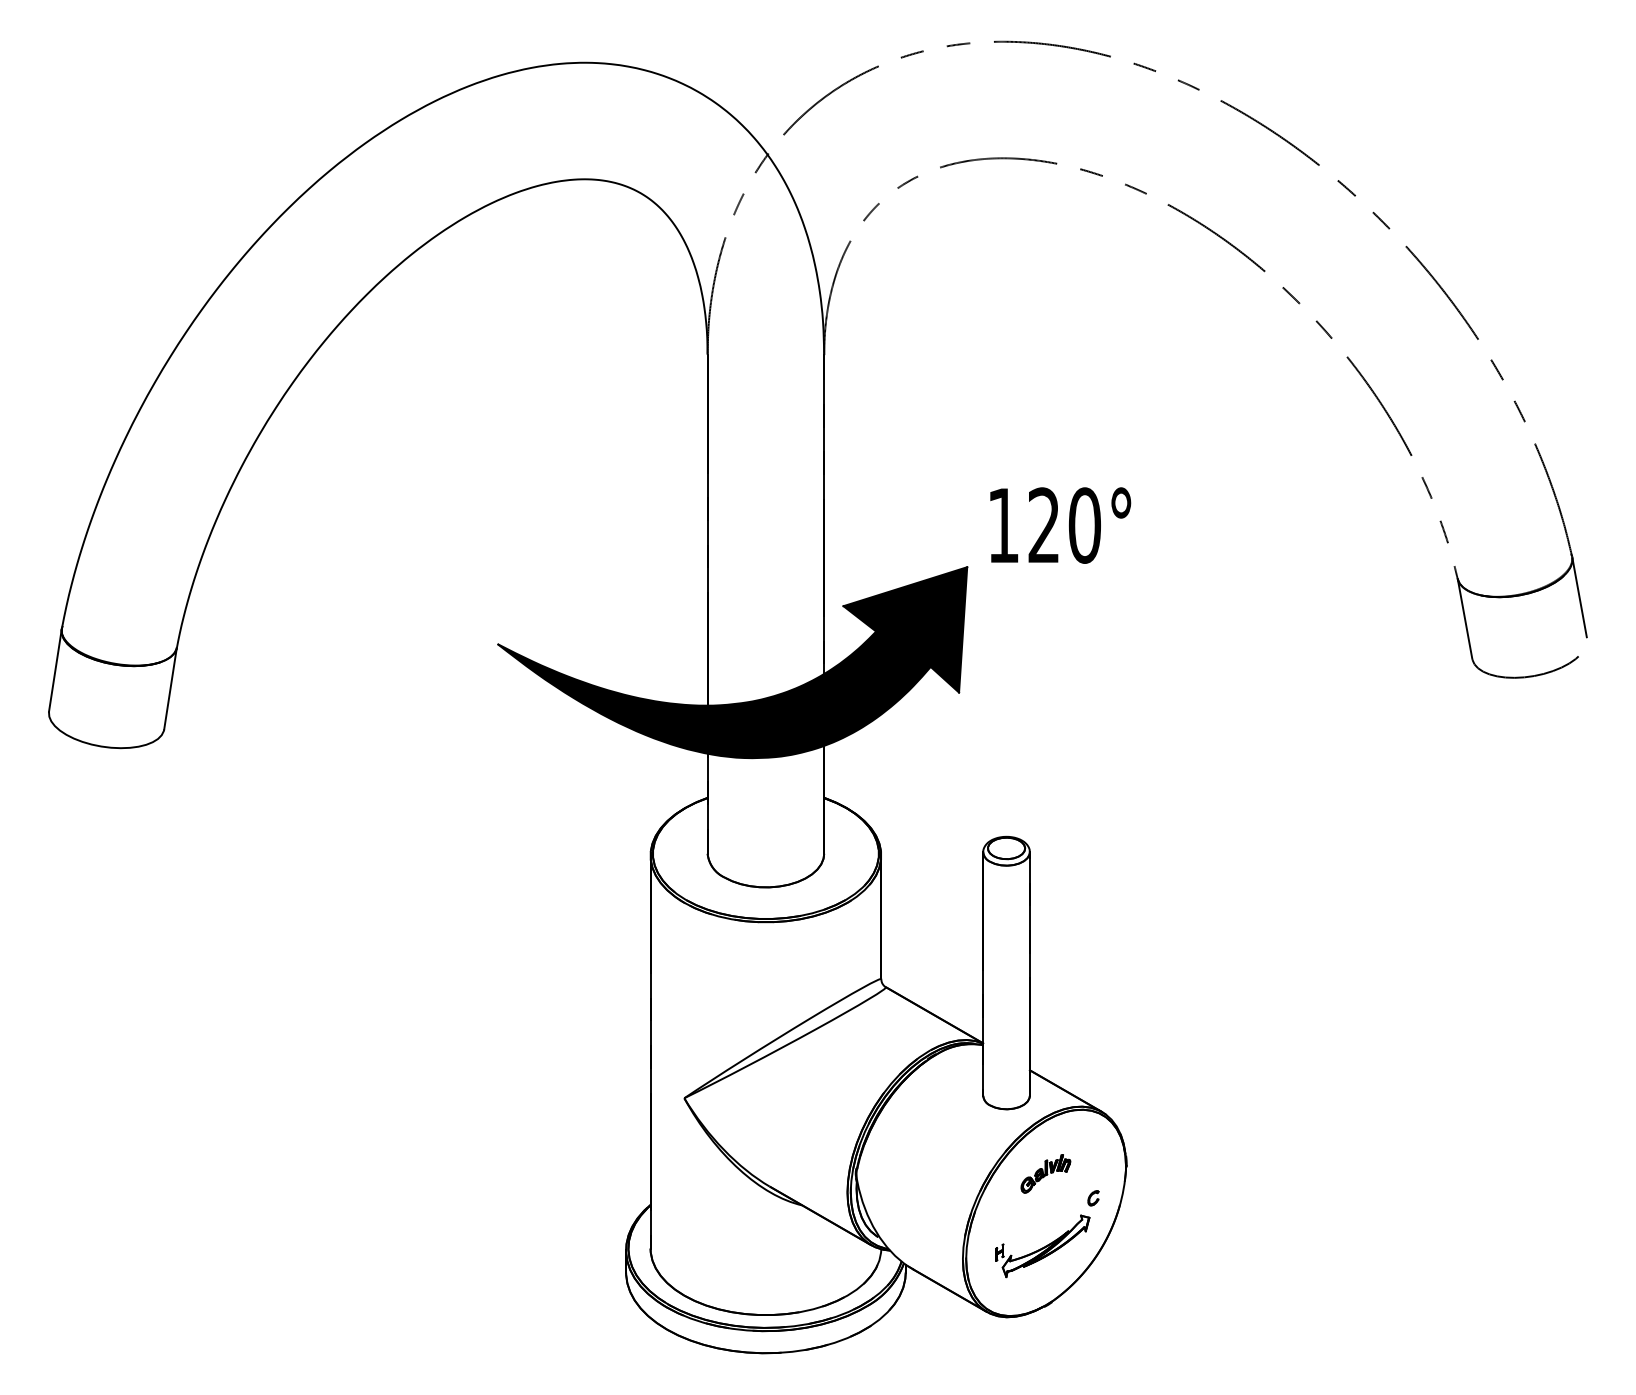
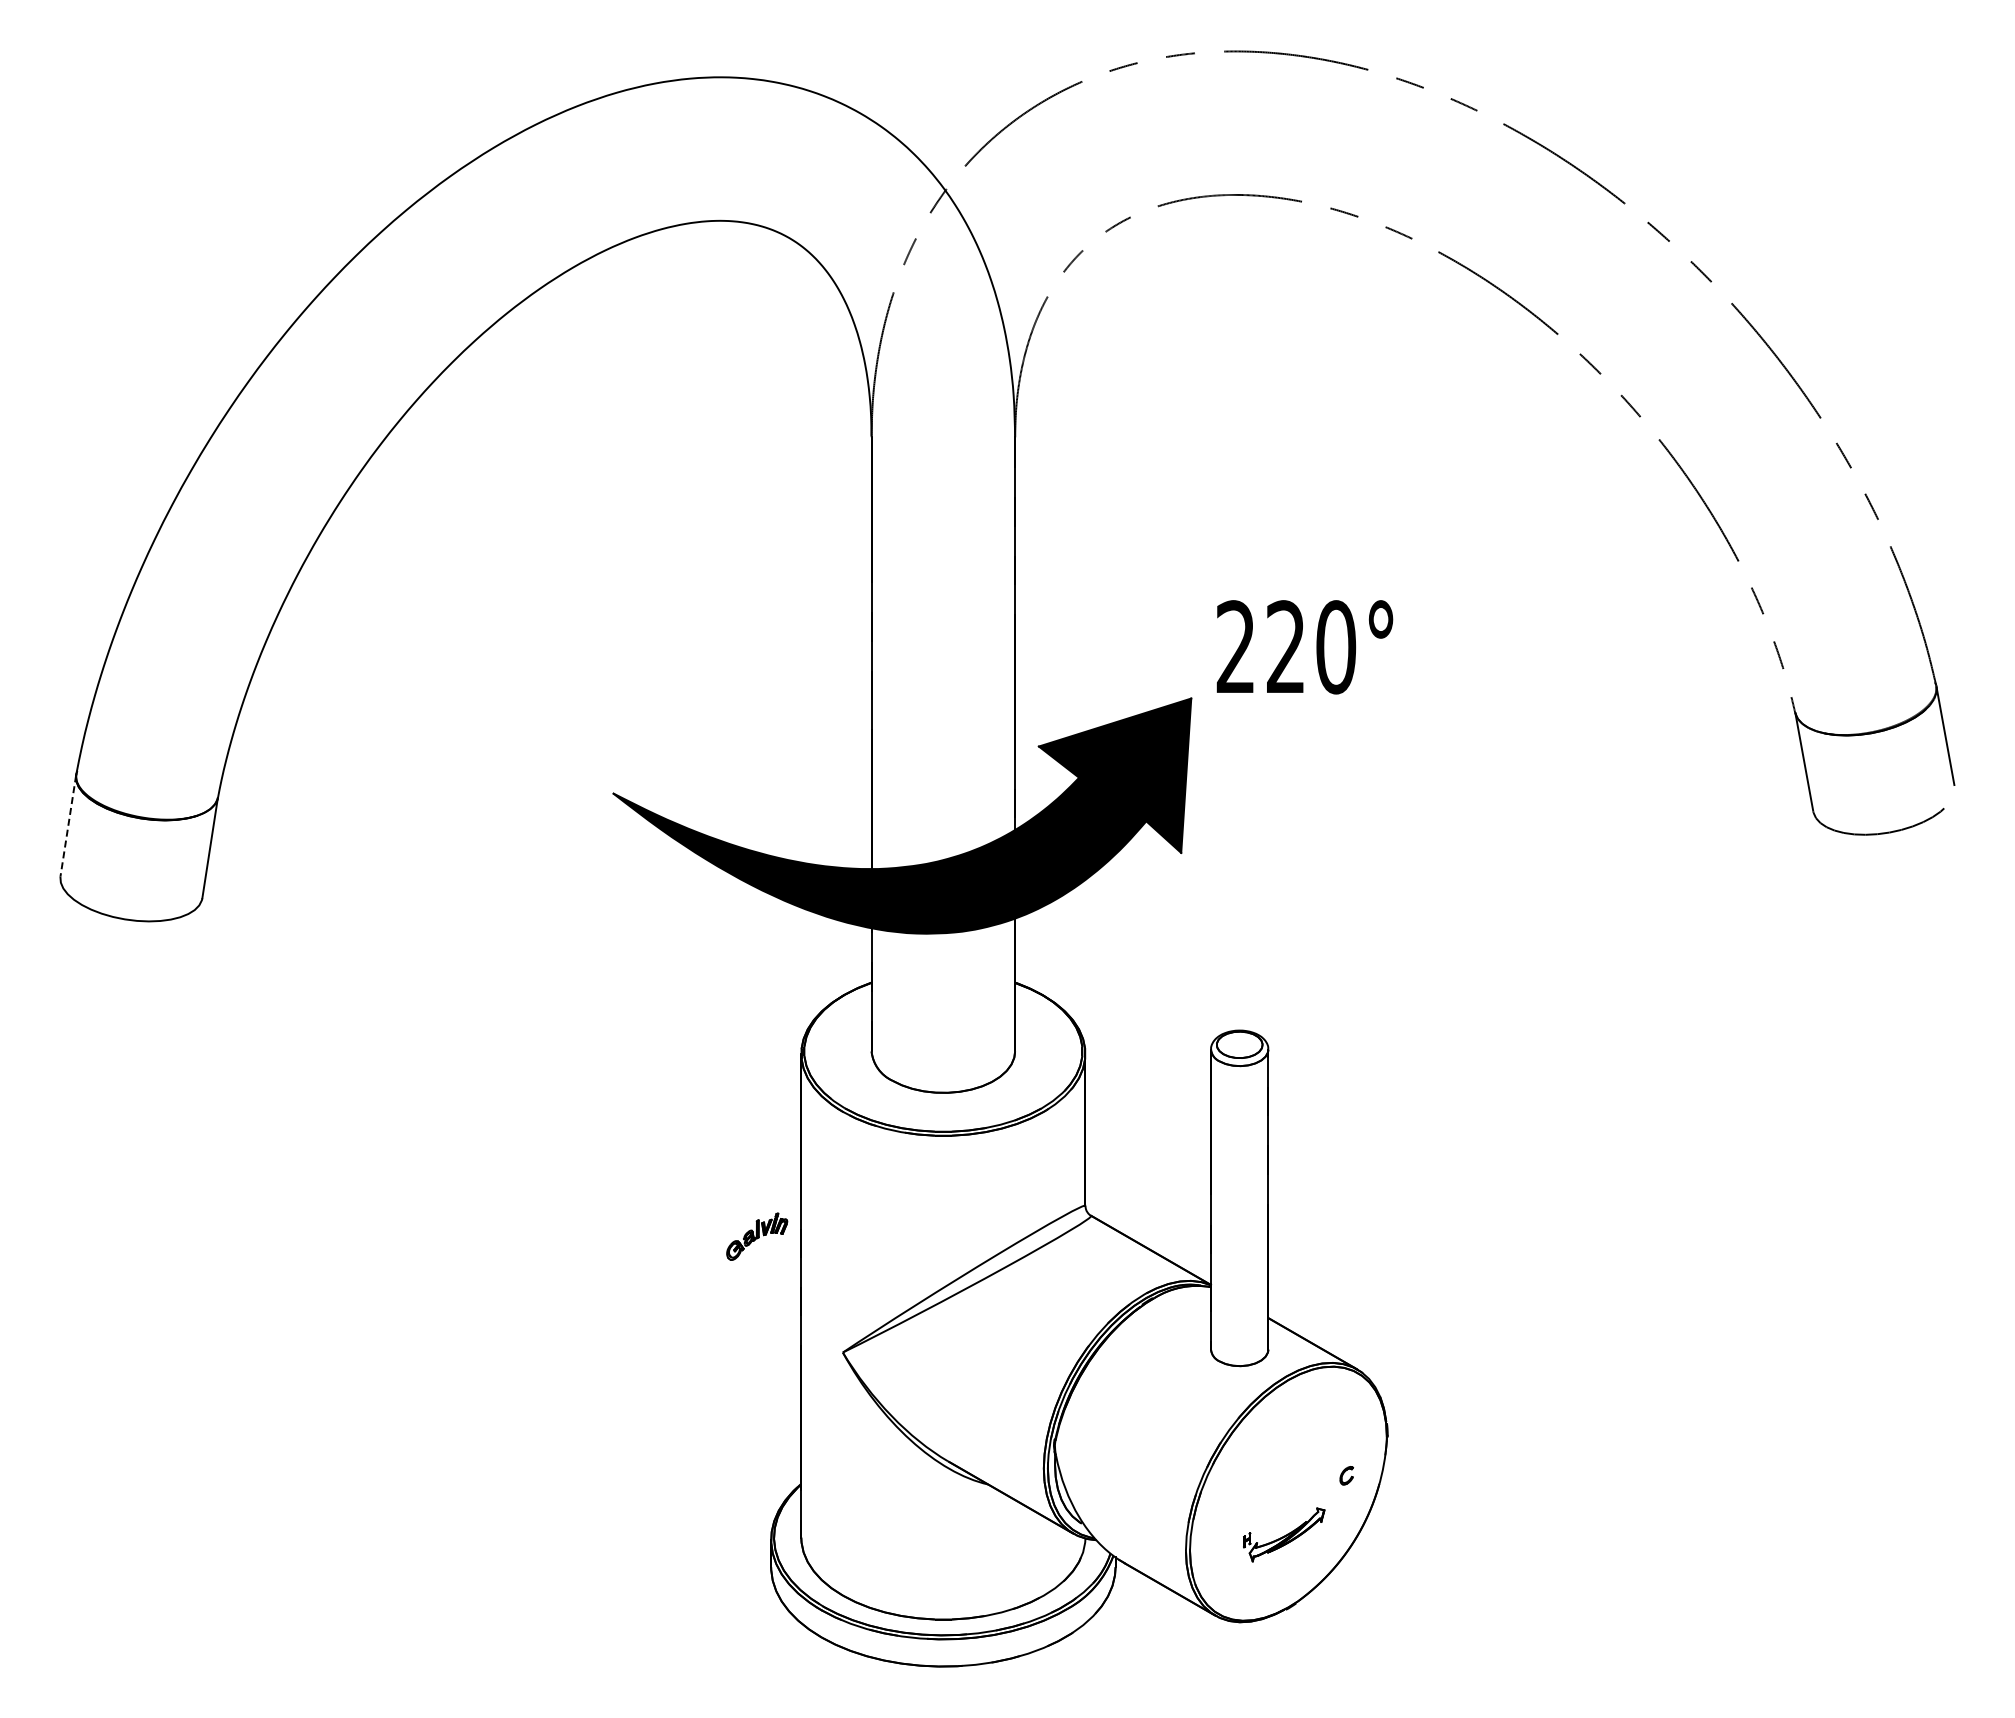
text: (1002, 524) -> (1234, 646), 120° -> 220°
line: (55, 671) -> (68, 826), solid -> dashed
part: (1046, 1173) -> (757, 1236), moved
part: (1042, 1246) -> (1283, 1534), size x0.7

